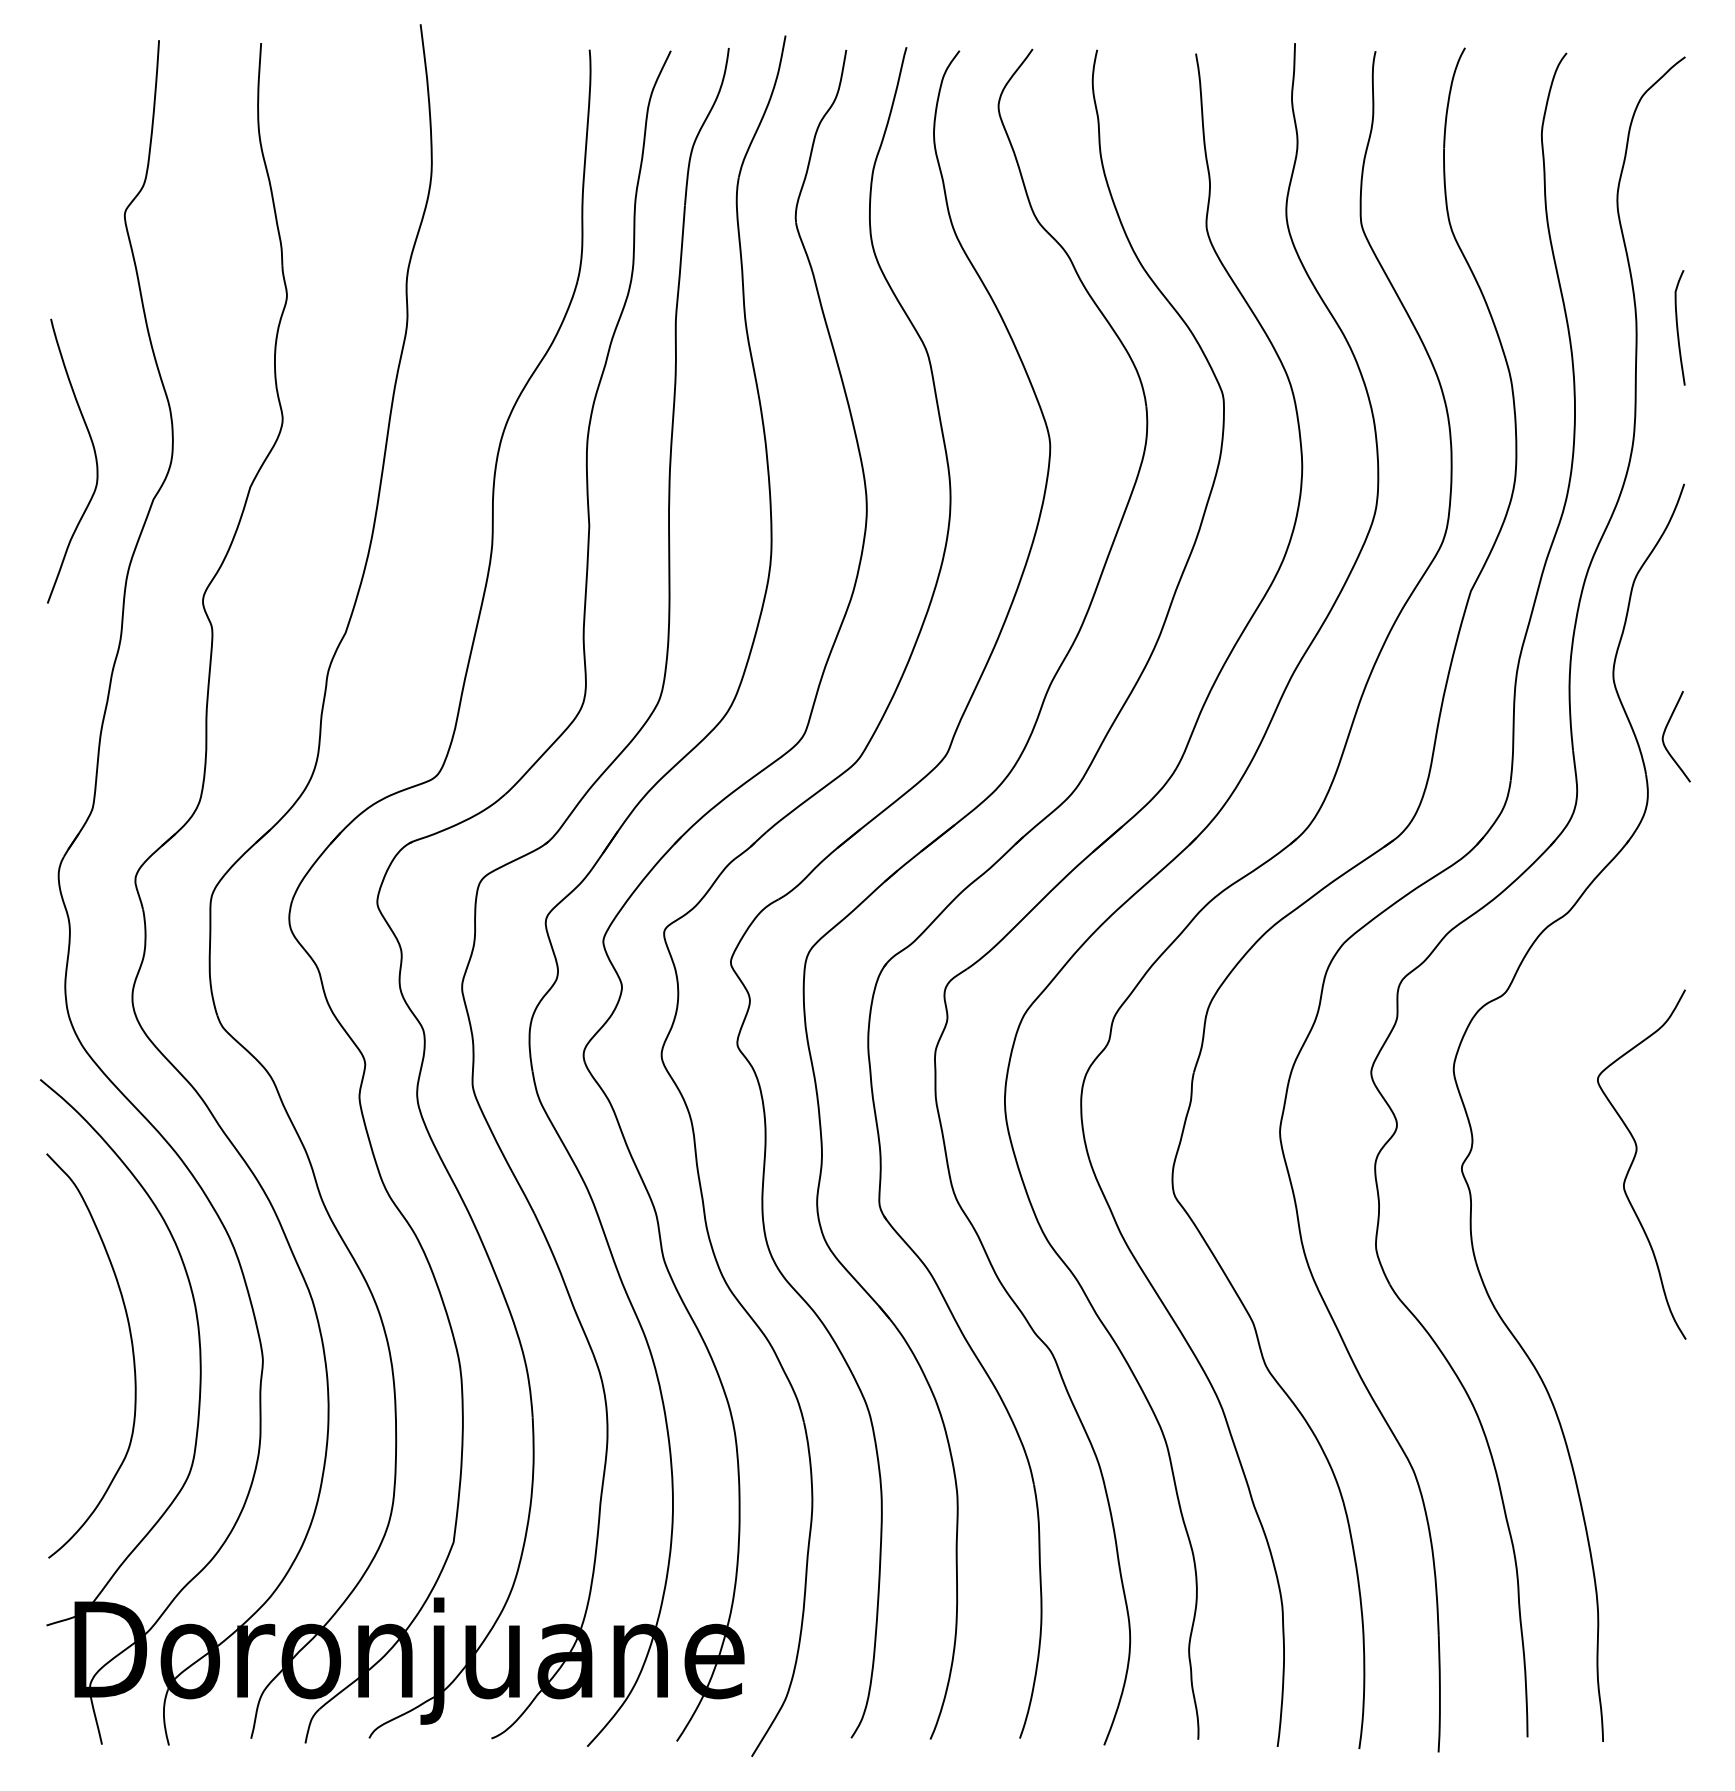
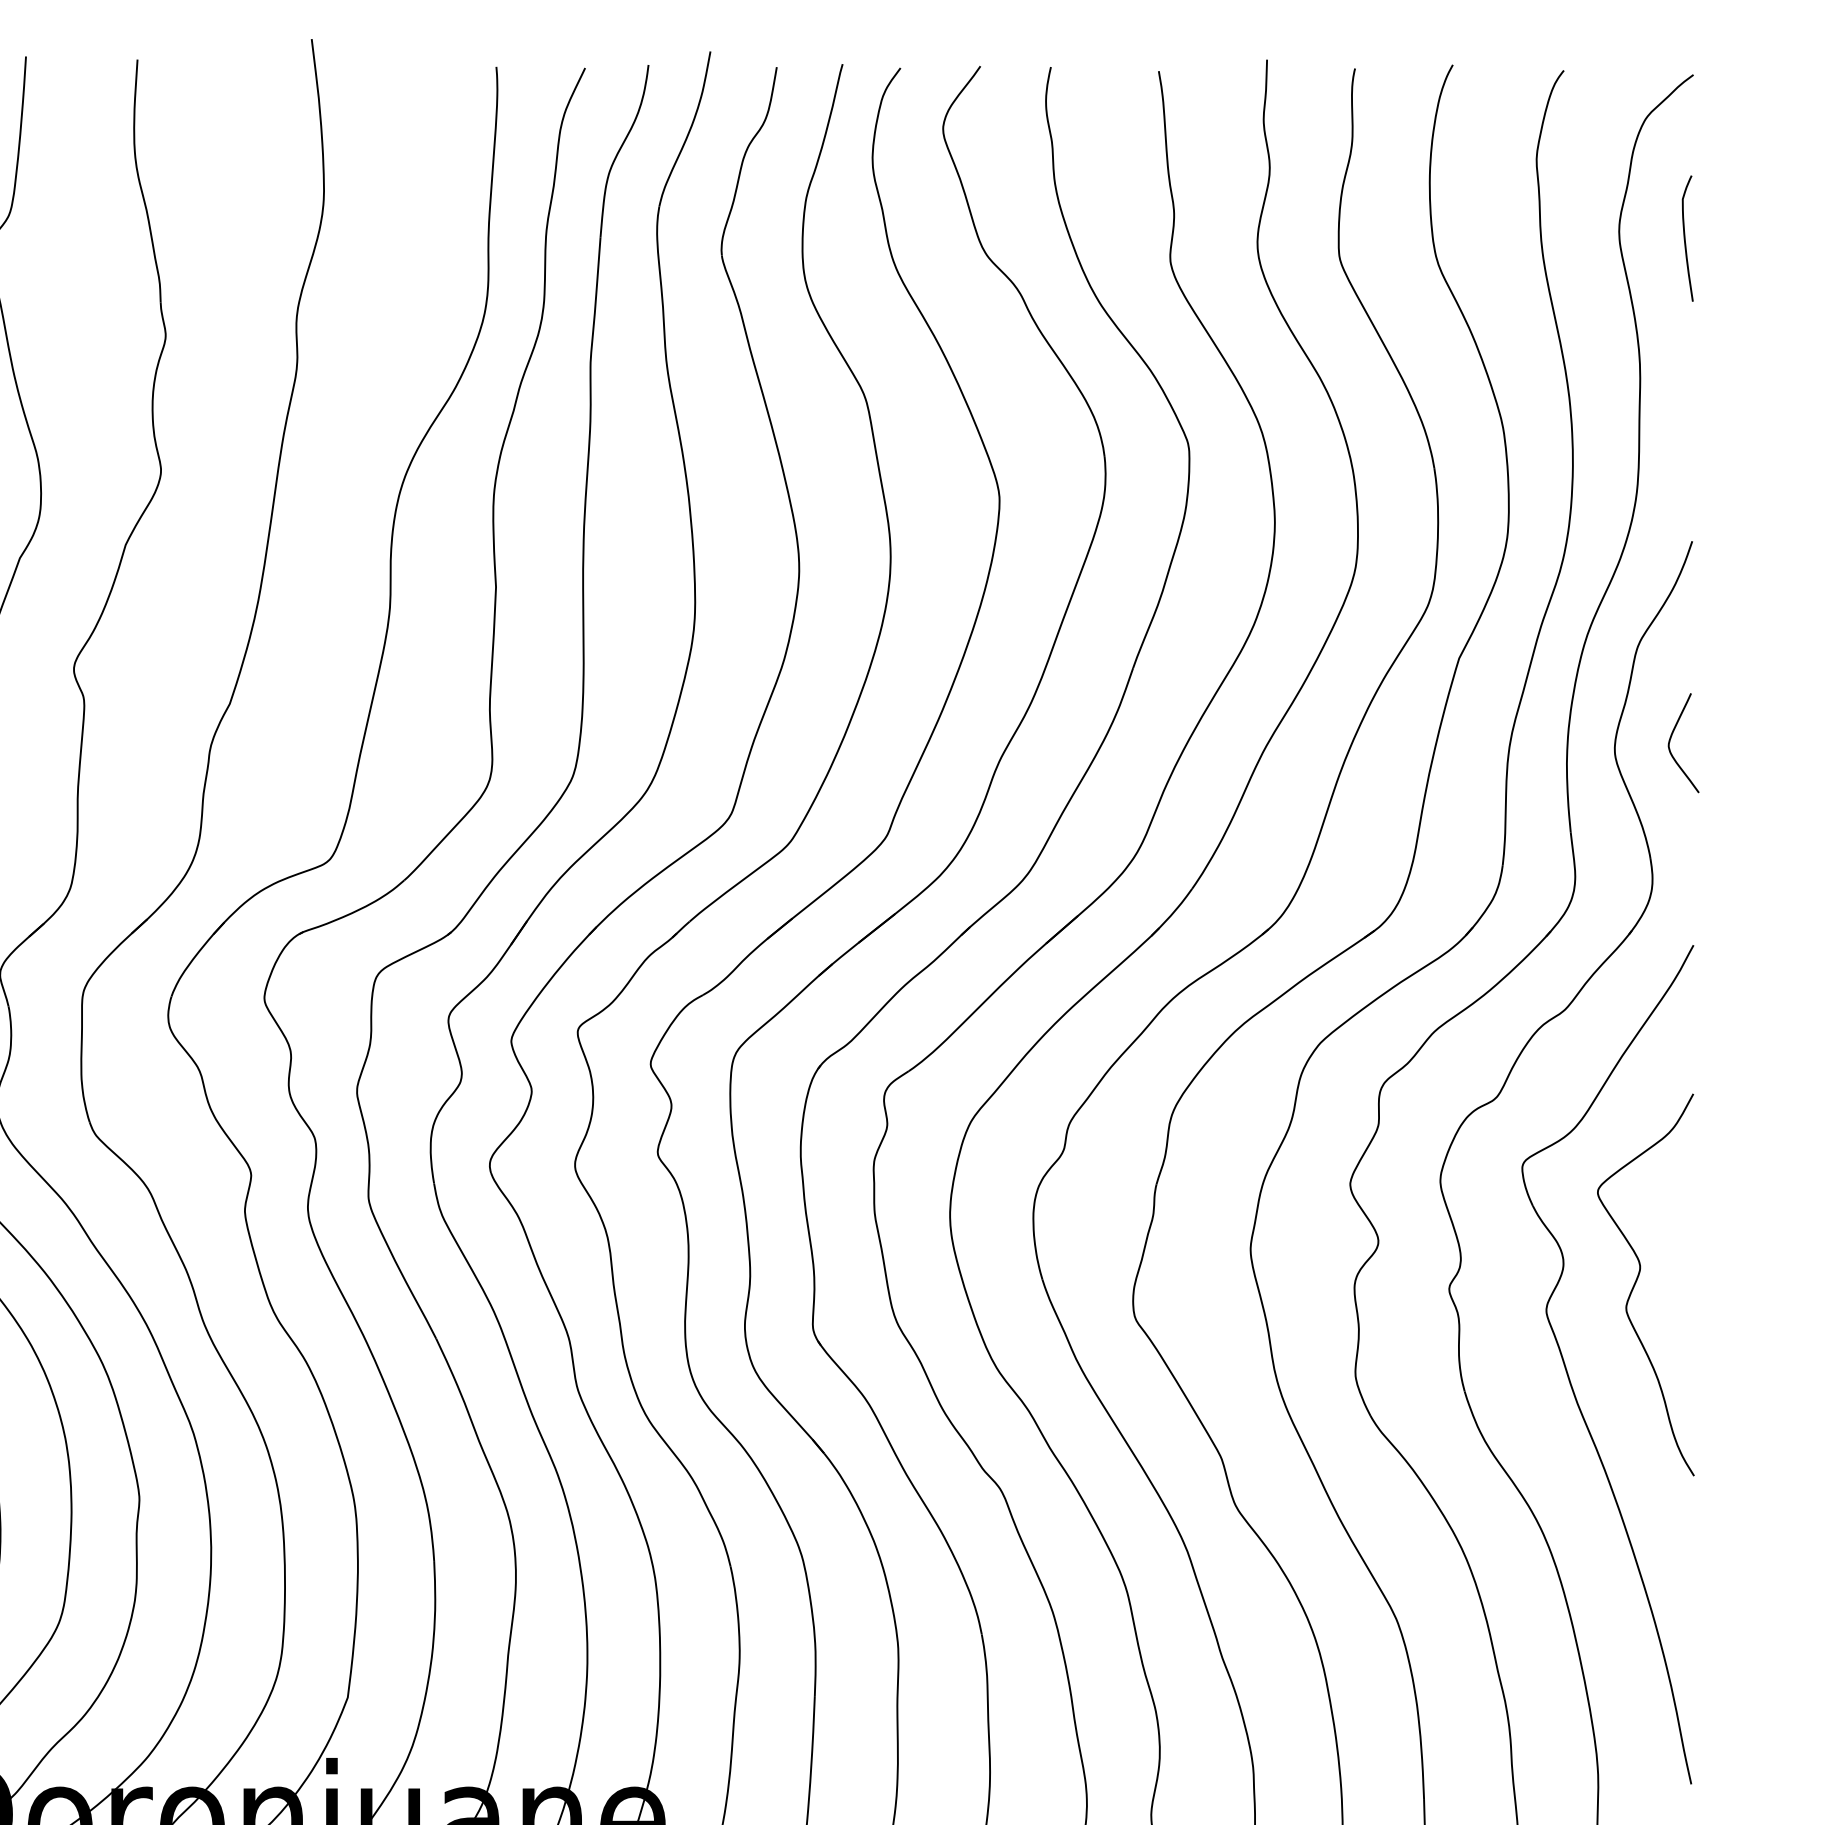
curve: (1678, 327) -> (1685, 238), moved
curve: (1665, 732) -> (1671, 738), moved
part: (1572, 1249) -> (1570, 1377), added

